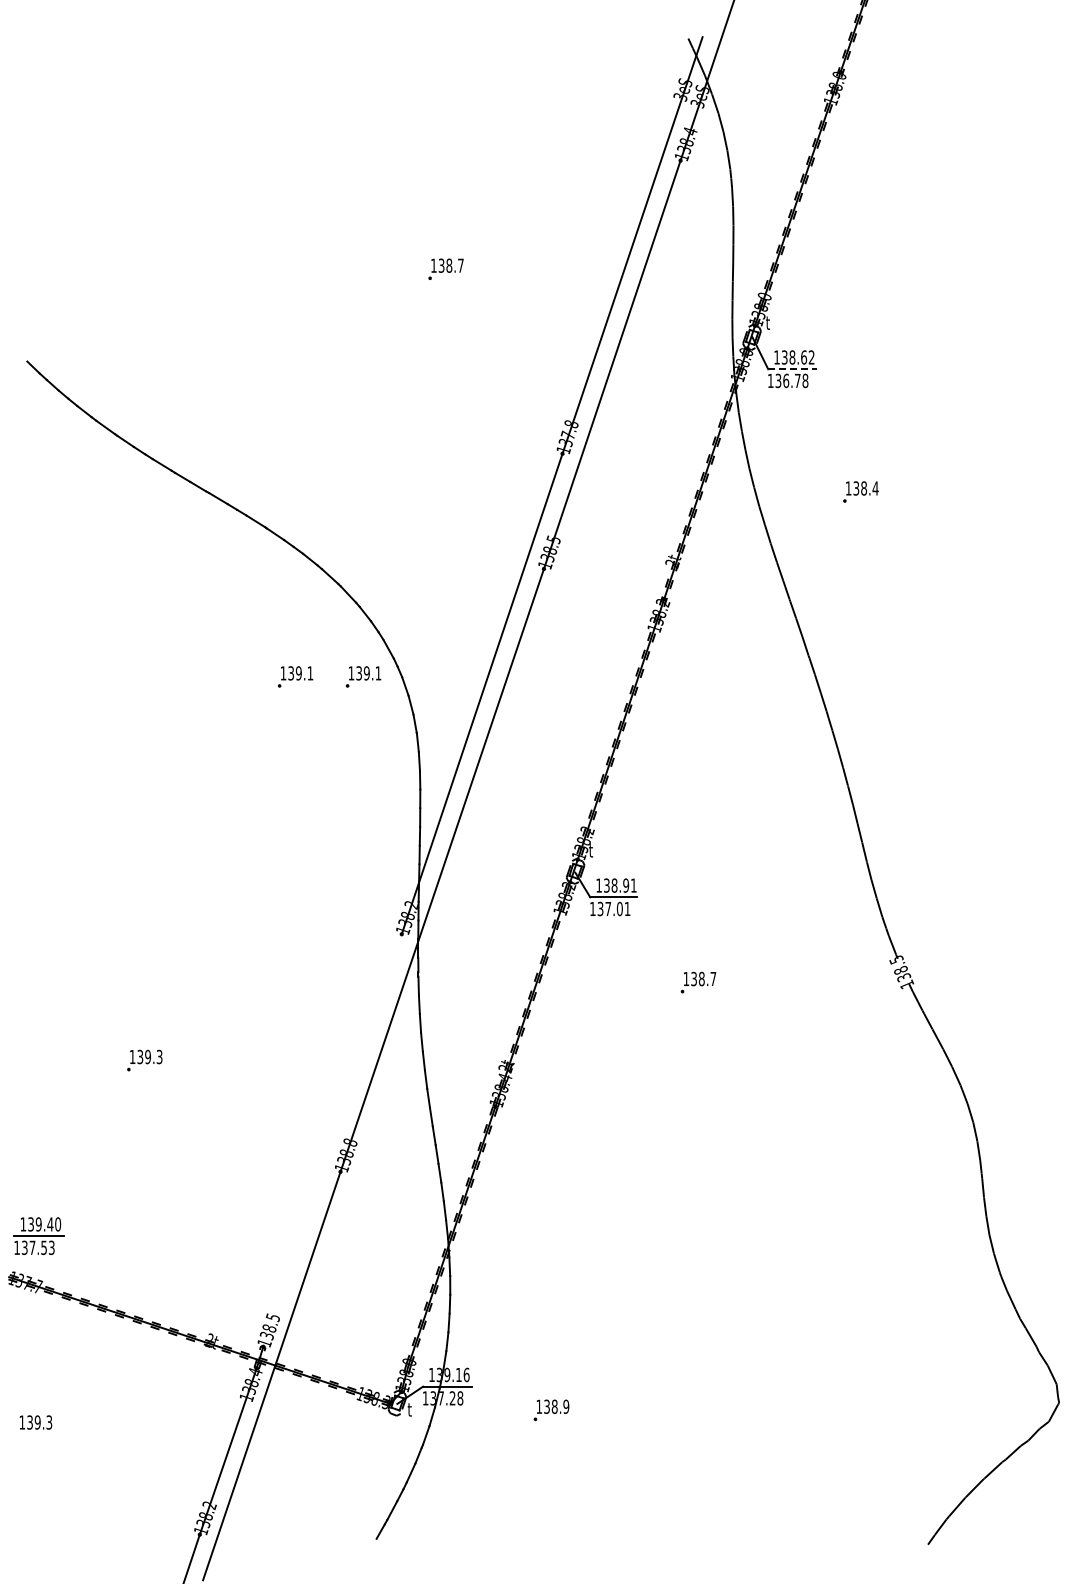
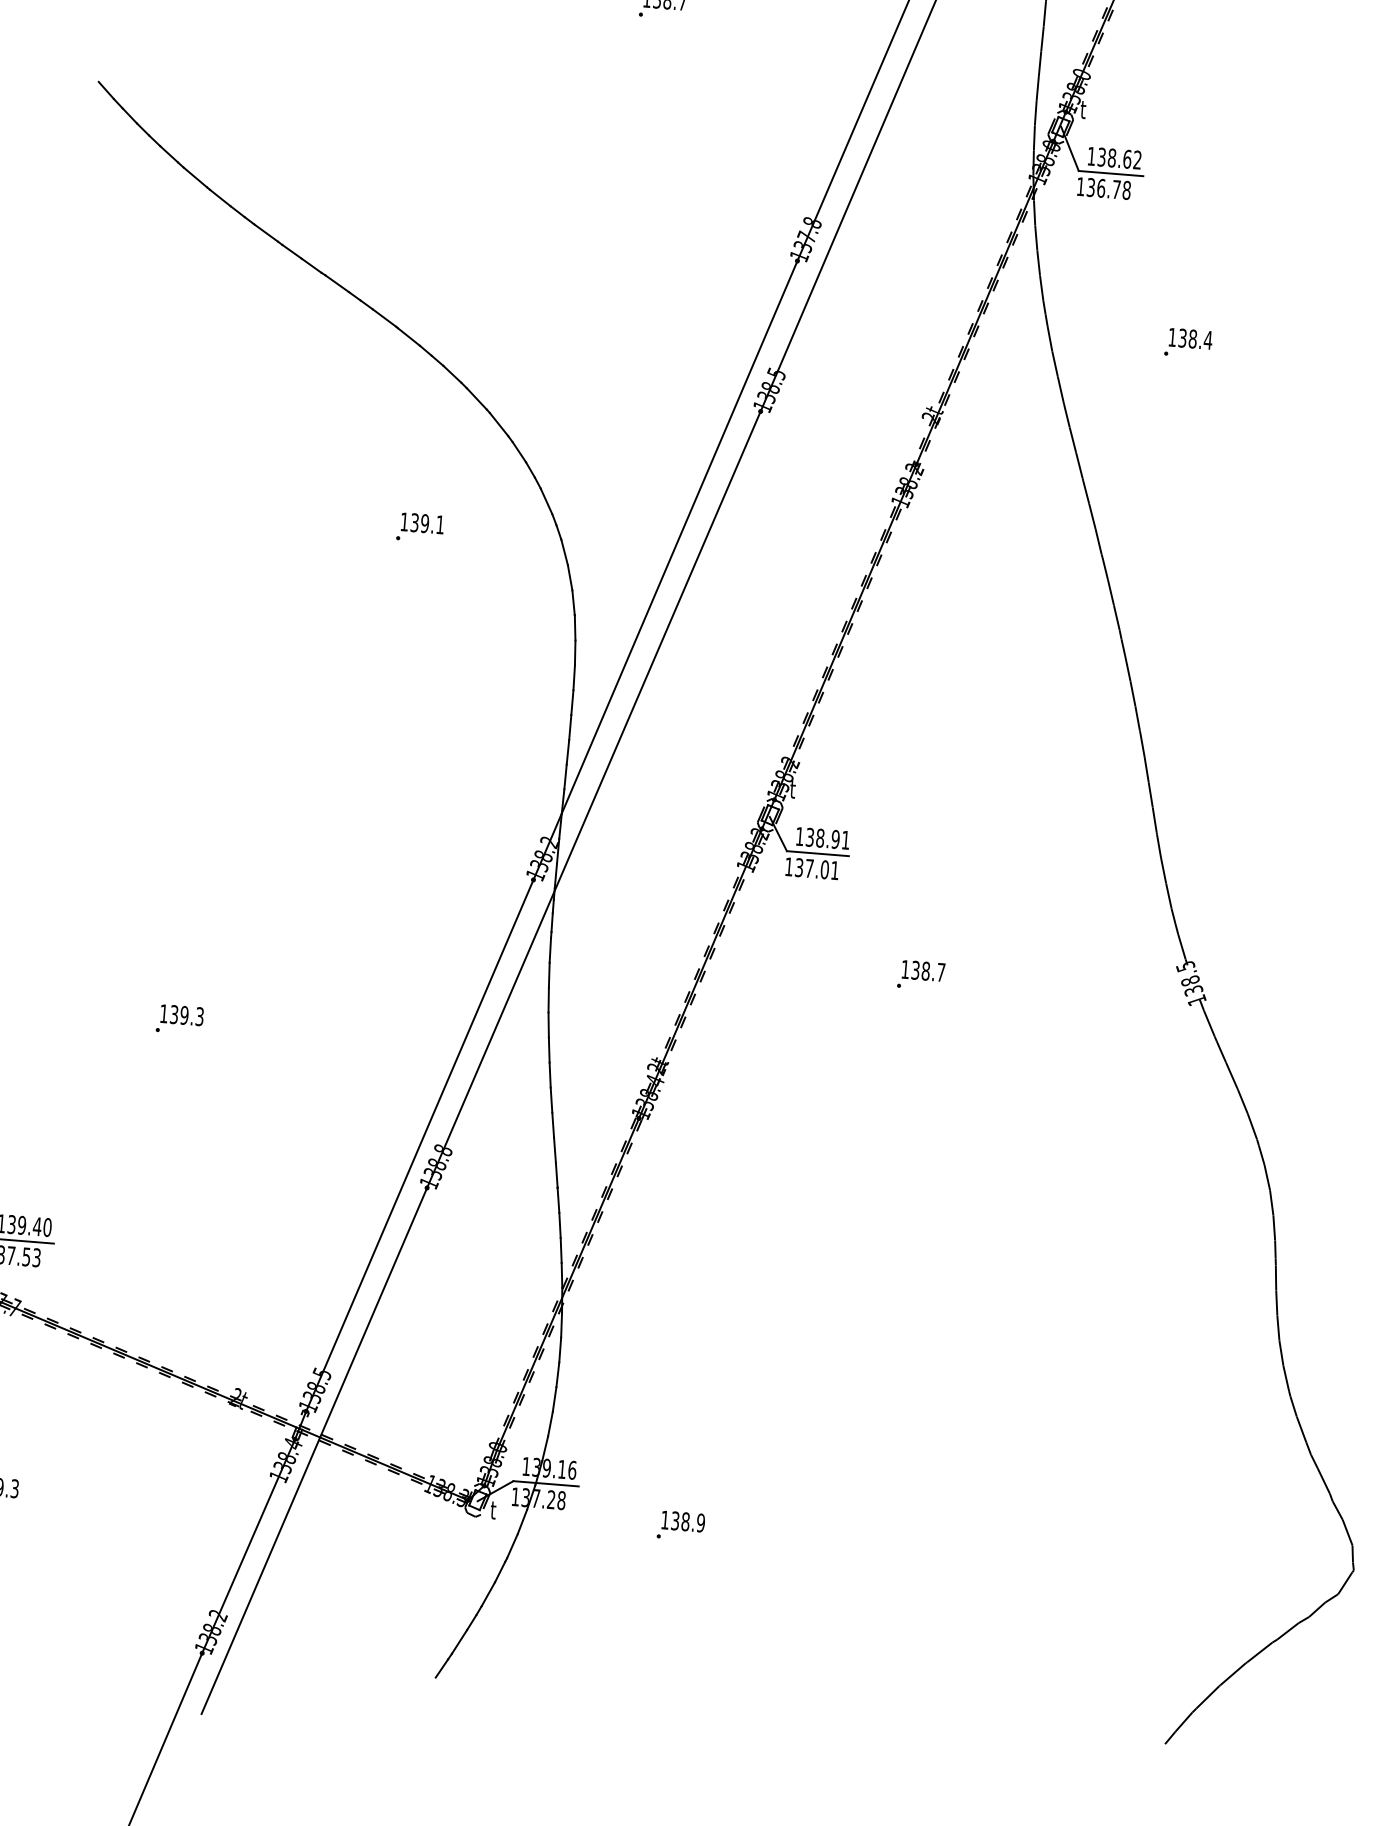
line: (793, 369) -> (1112, 174), dashed -> solid
part: (363, 676) -> (510, 534), removed
line: (332, 1140) -> (419, 1145), added

